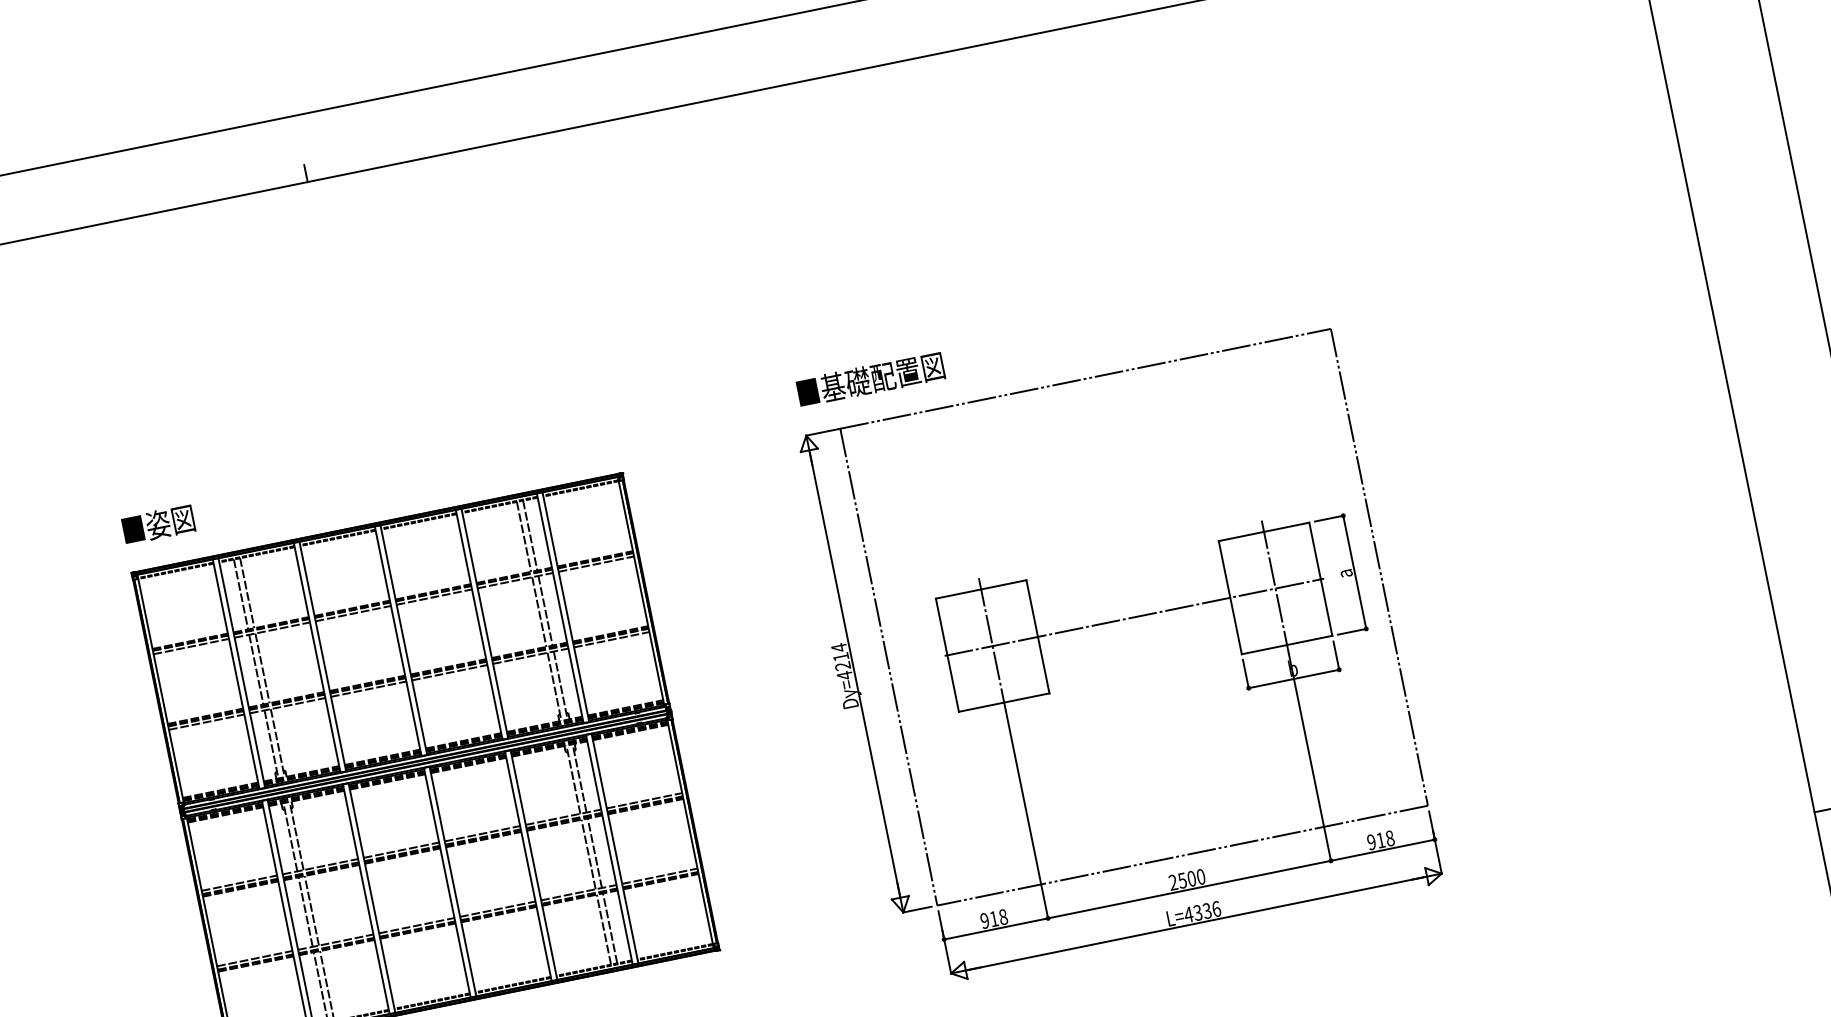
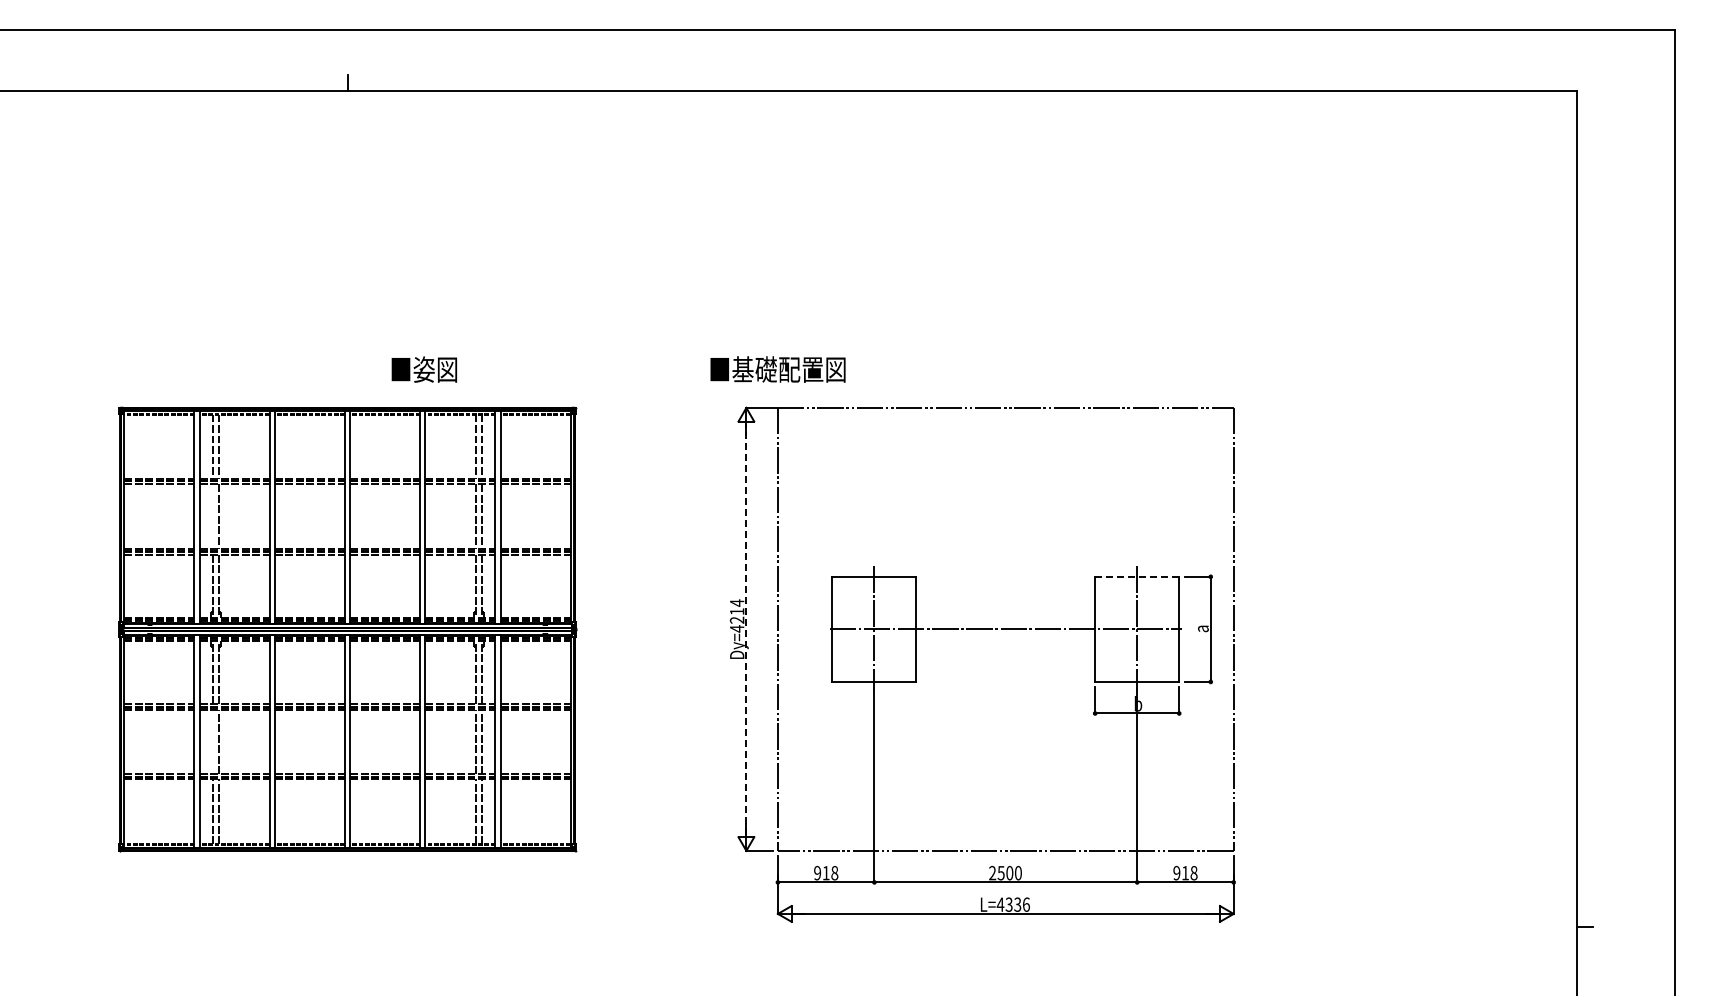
text: (870, 379) -> (777, 369), moved
text: (157, 524) -> (423, 369), moved
line: (1264, 531) -> (1137, 576), solid -> dashed
line: (256, 669) -> (213, 516), removed
line: (855, 674) -> (746, 629), solid -> dashed
line: (305, 911) -> (213, 741), removed

